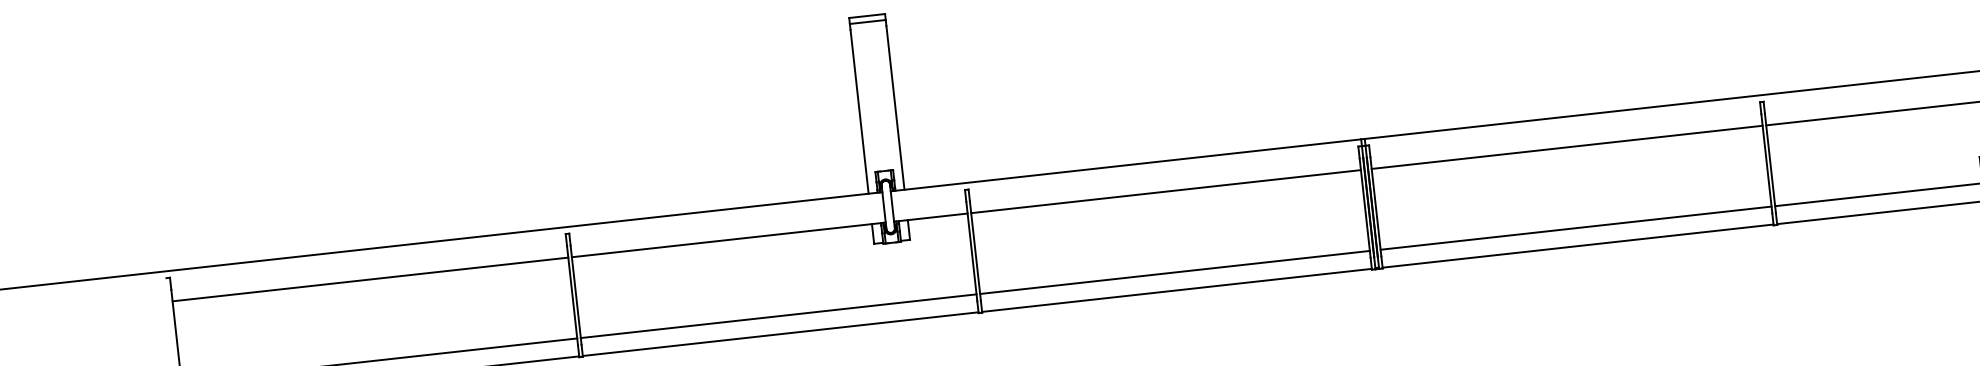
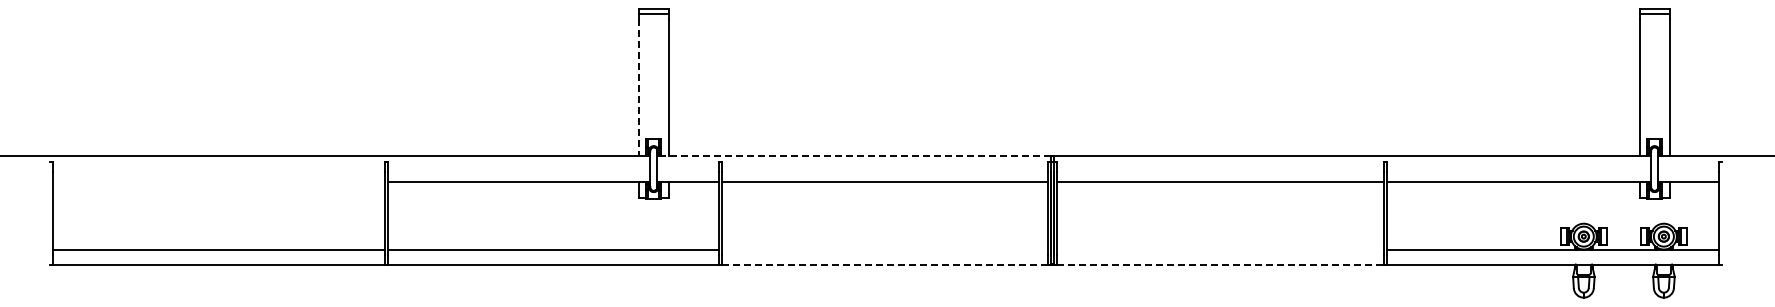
line: (859, 111) -> (638, 87), solid -> dashed
line: (1126, 165) -> (854, 156), solid -> dashed
line: (1575, 228) -> (1220, 249), removed
line: (1577, 246) -> (1220, 264), solid -> dashed
line: (1174, 272) -> (884, 249), removed
line: (369, 279) -> (218, 181), removed
line: (1177, 290) -> (885, 264), solid -> dashed

